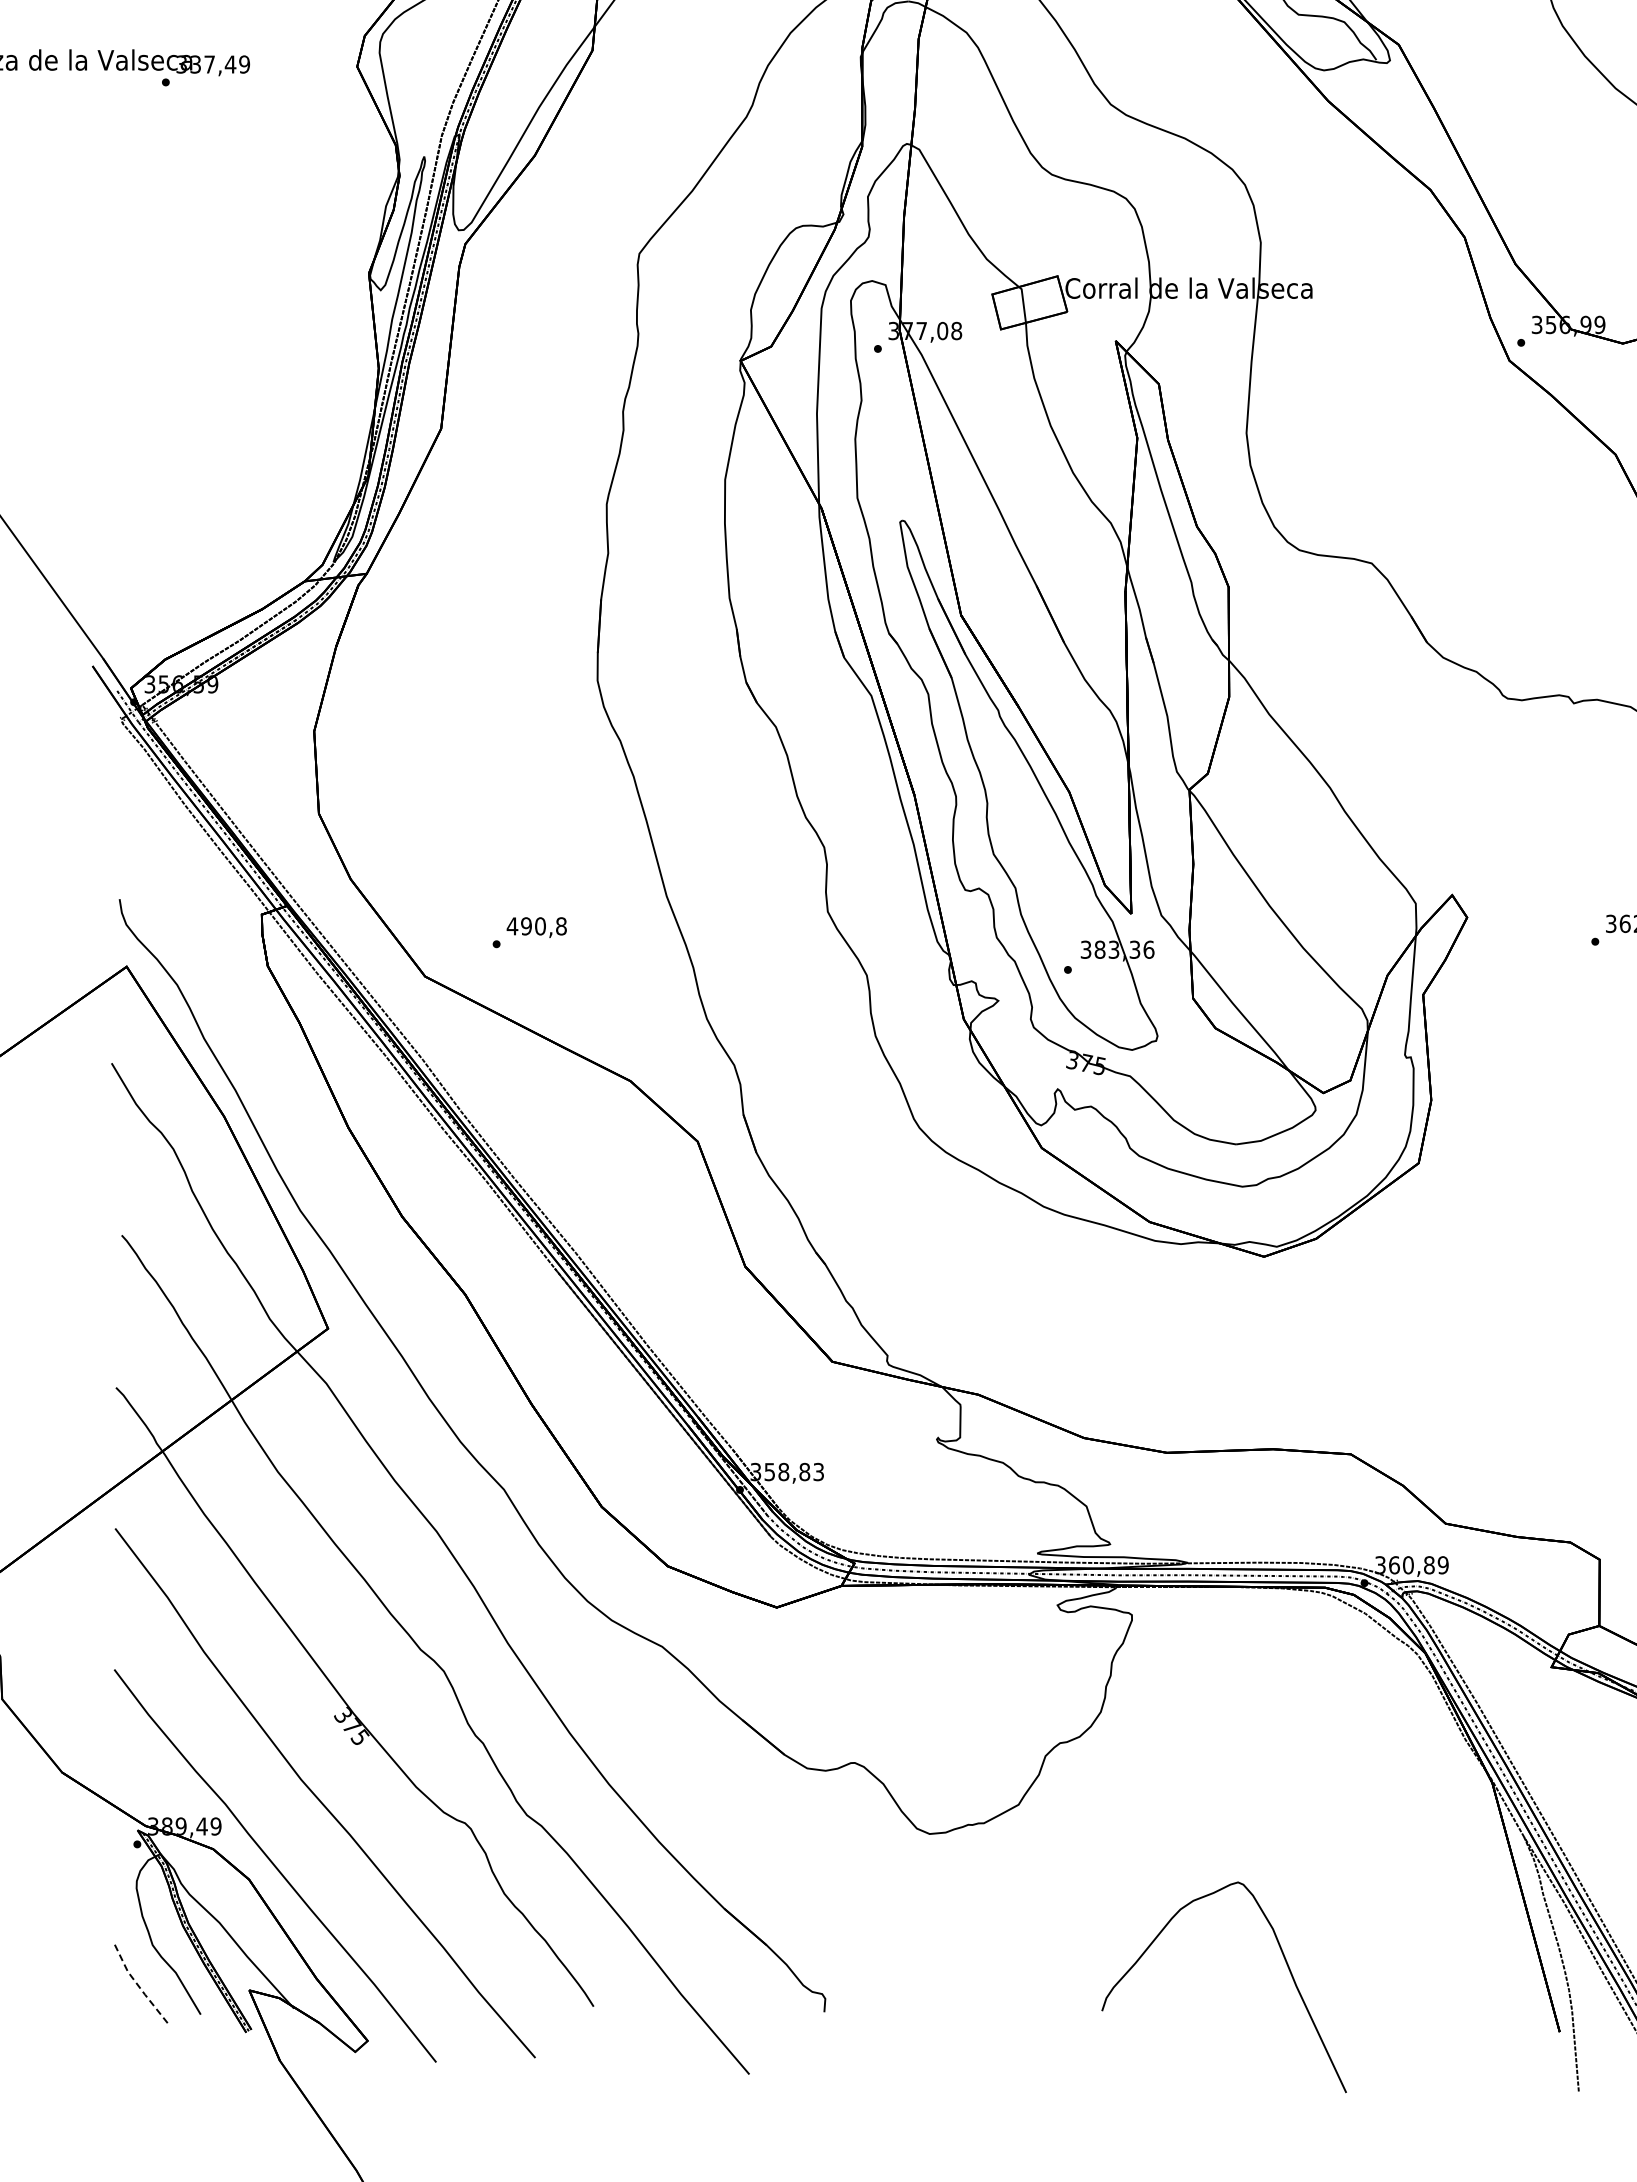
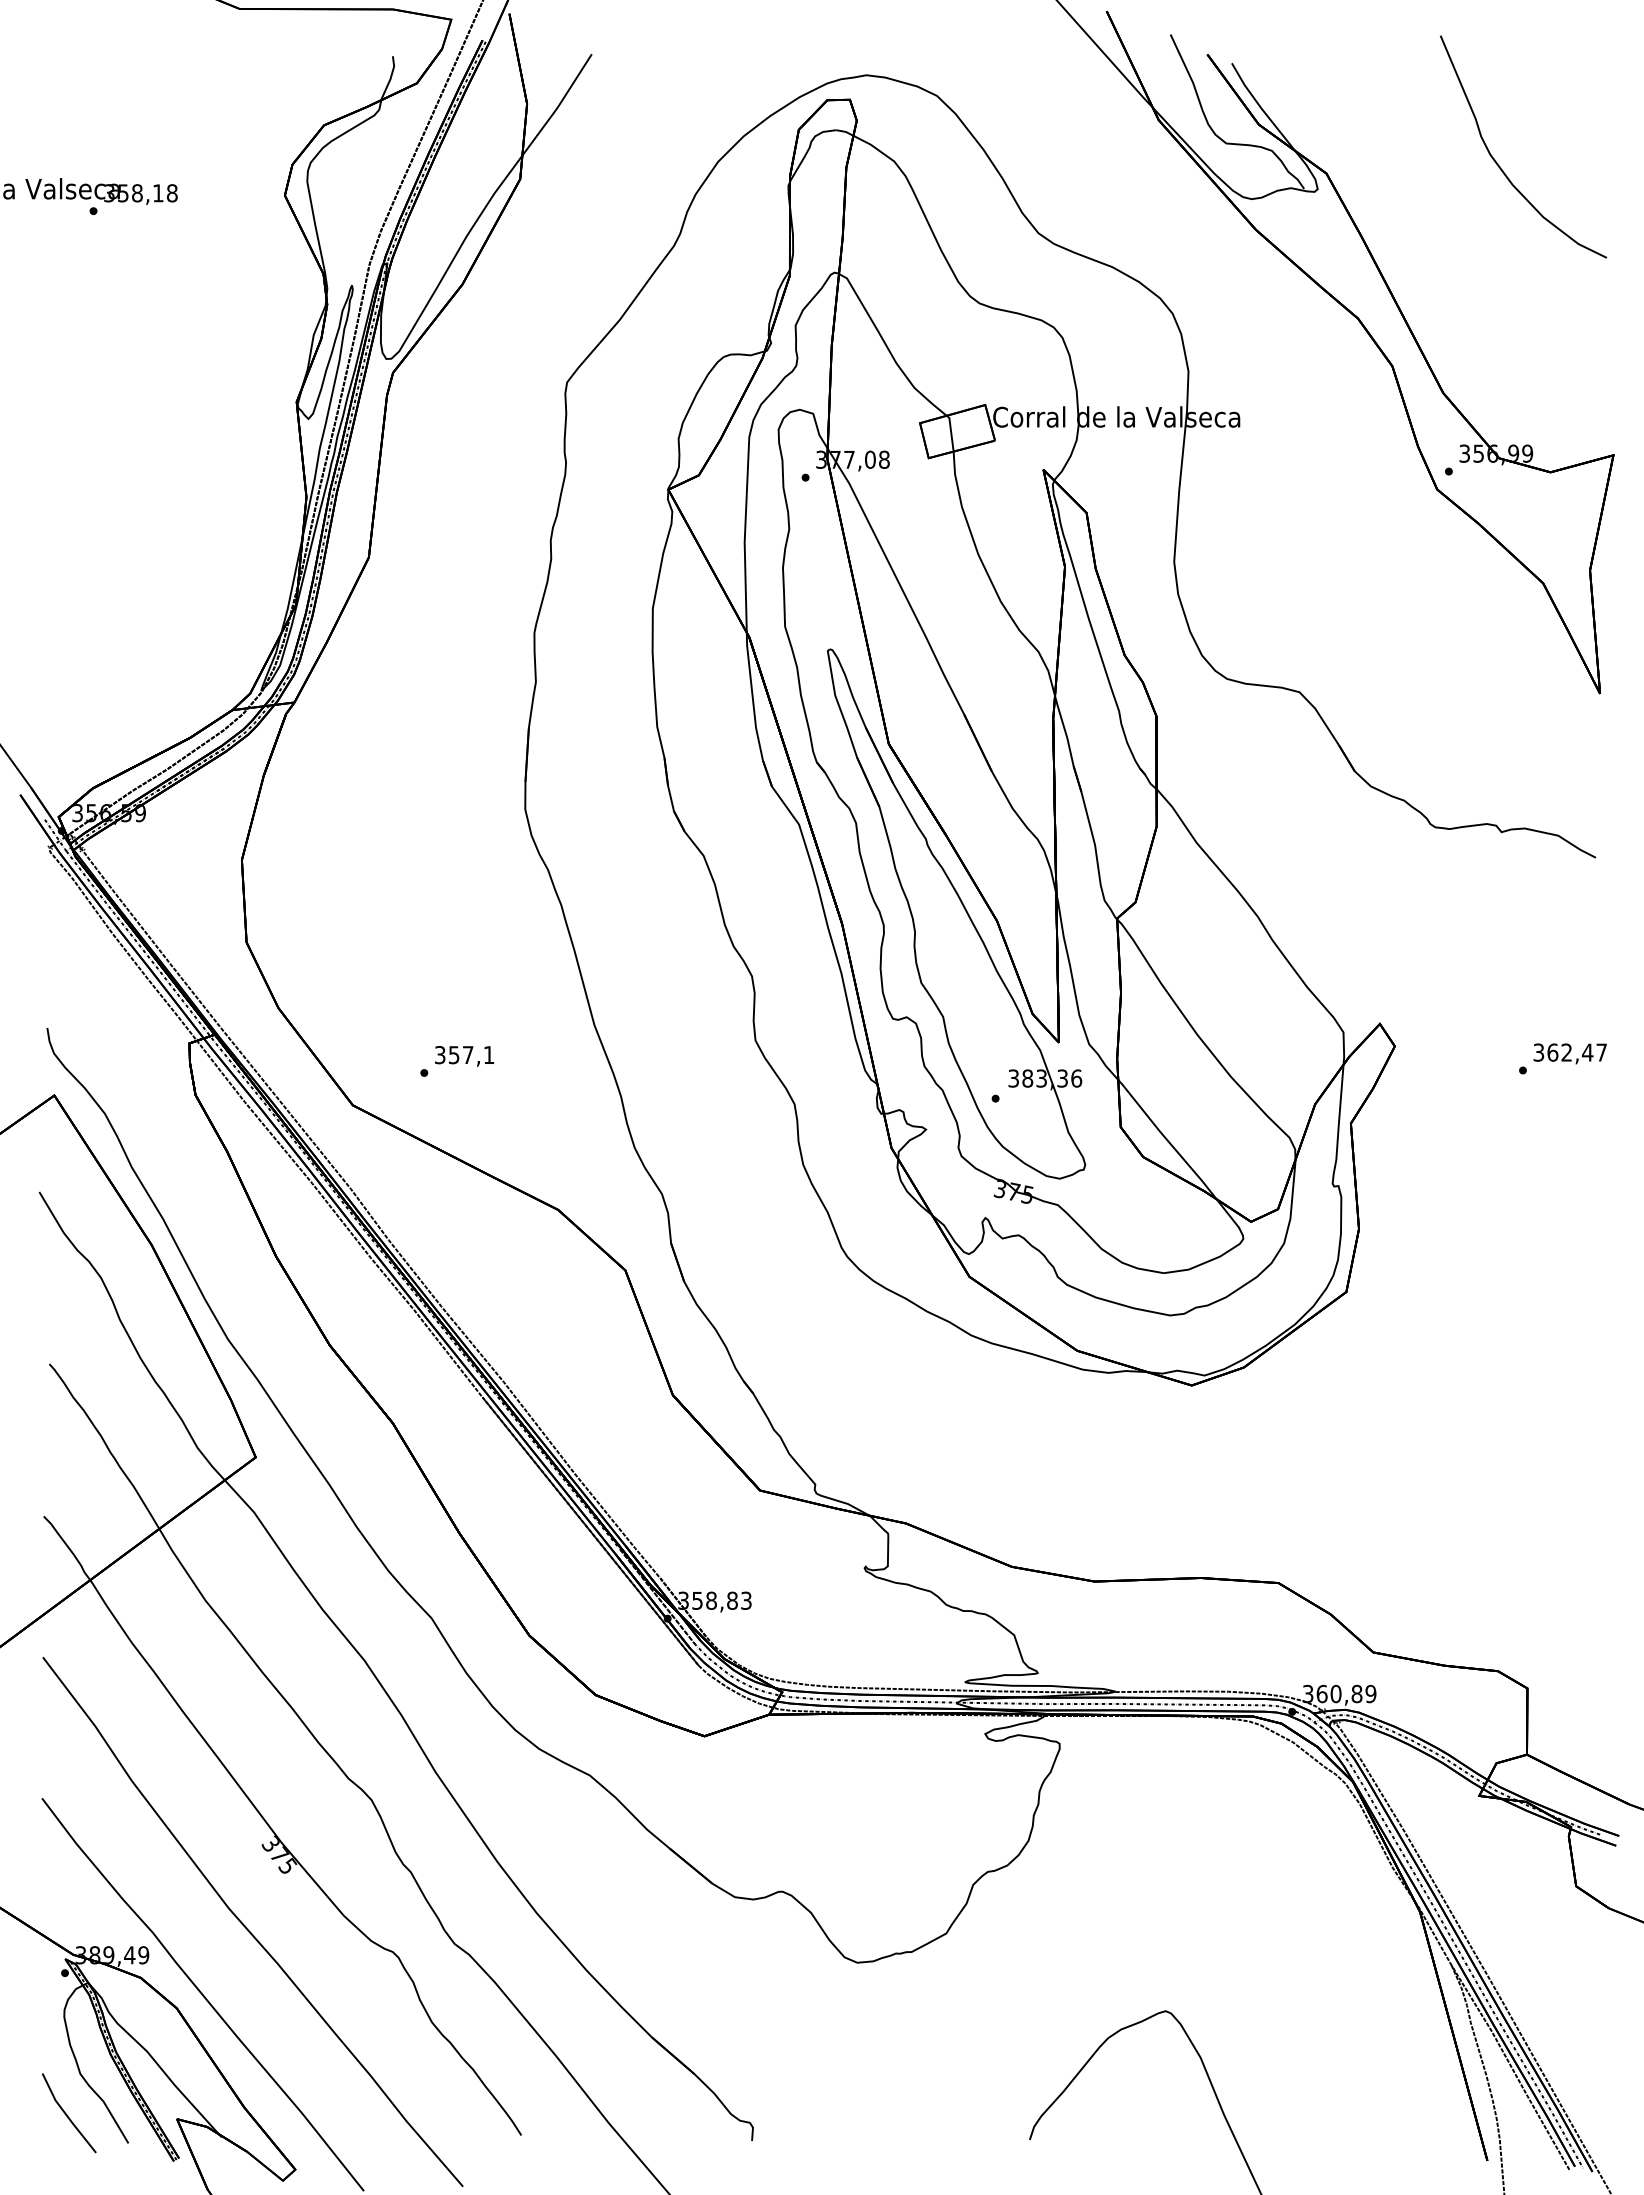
text: (220, 64) -> (148, 193), 337,49 -> 358,18
text: (536, 926) -> (464, 1055), 490,8 -> 357,1
line: (138, 1986) -> (66, 2115), dashed -> solid

